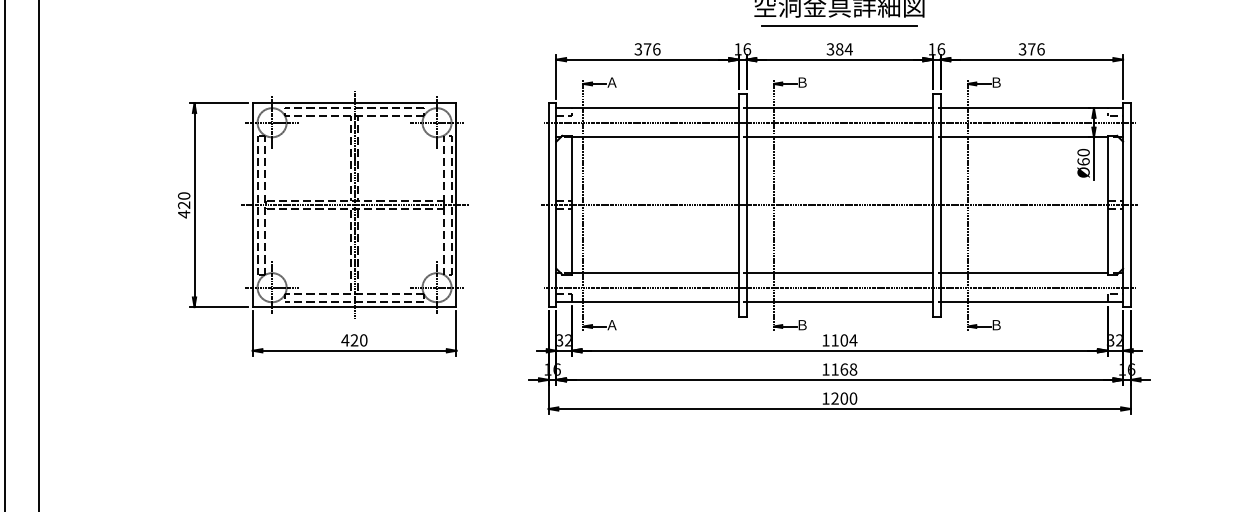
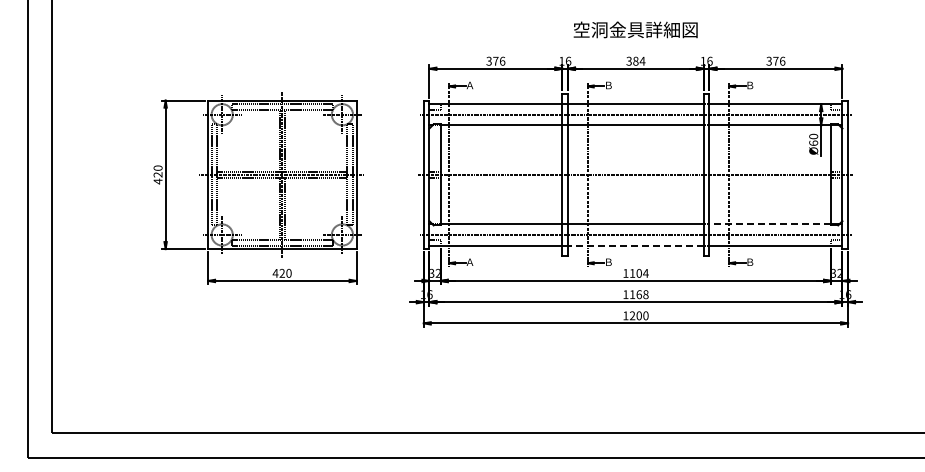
line: (839, 26) -> (635, 44), removed
line: (1024, 273) -> (770, 224), solid -> dashed
line: (839, 302) -> (635, 245), solid -> dashed

